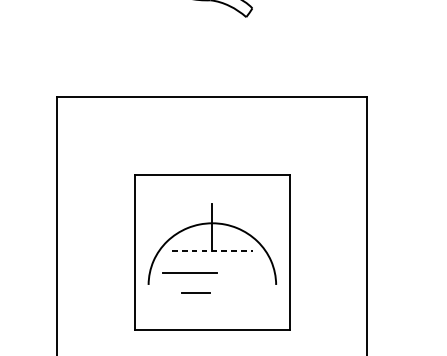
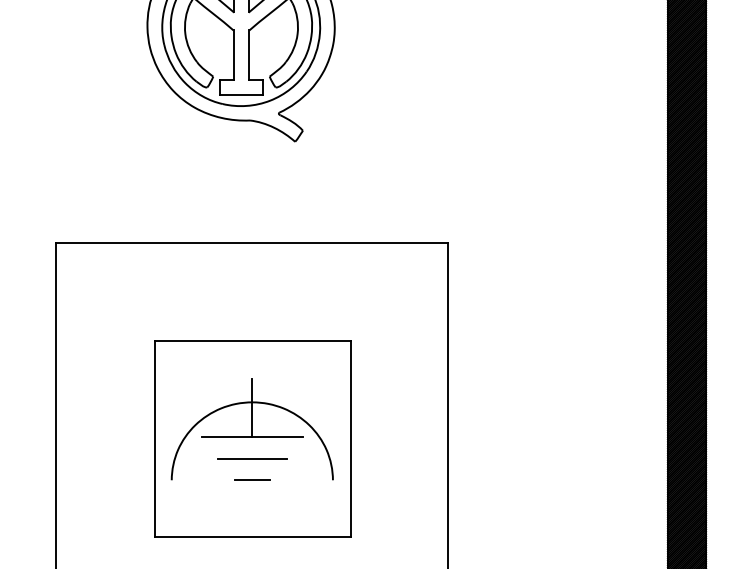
line: (212, 251) -> (252, 437), dashed -> solid
line: (190, 272) -> (252, 458), moved
line: (195, 292) -> (252, 479), moved

